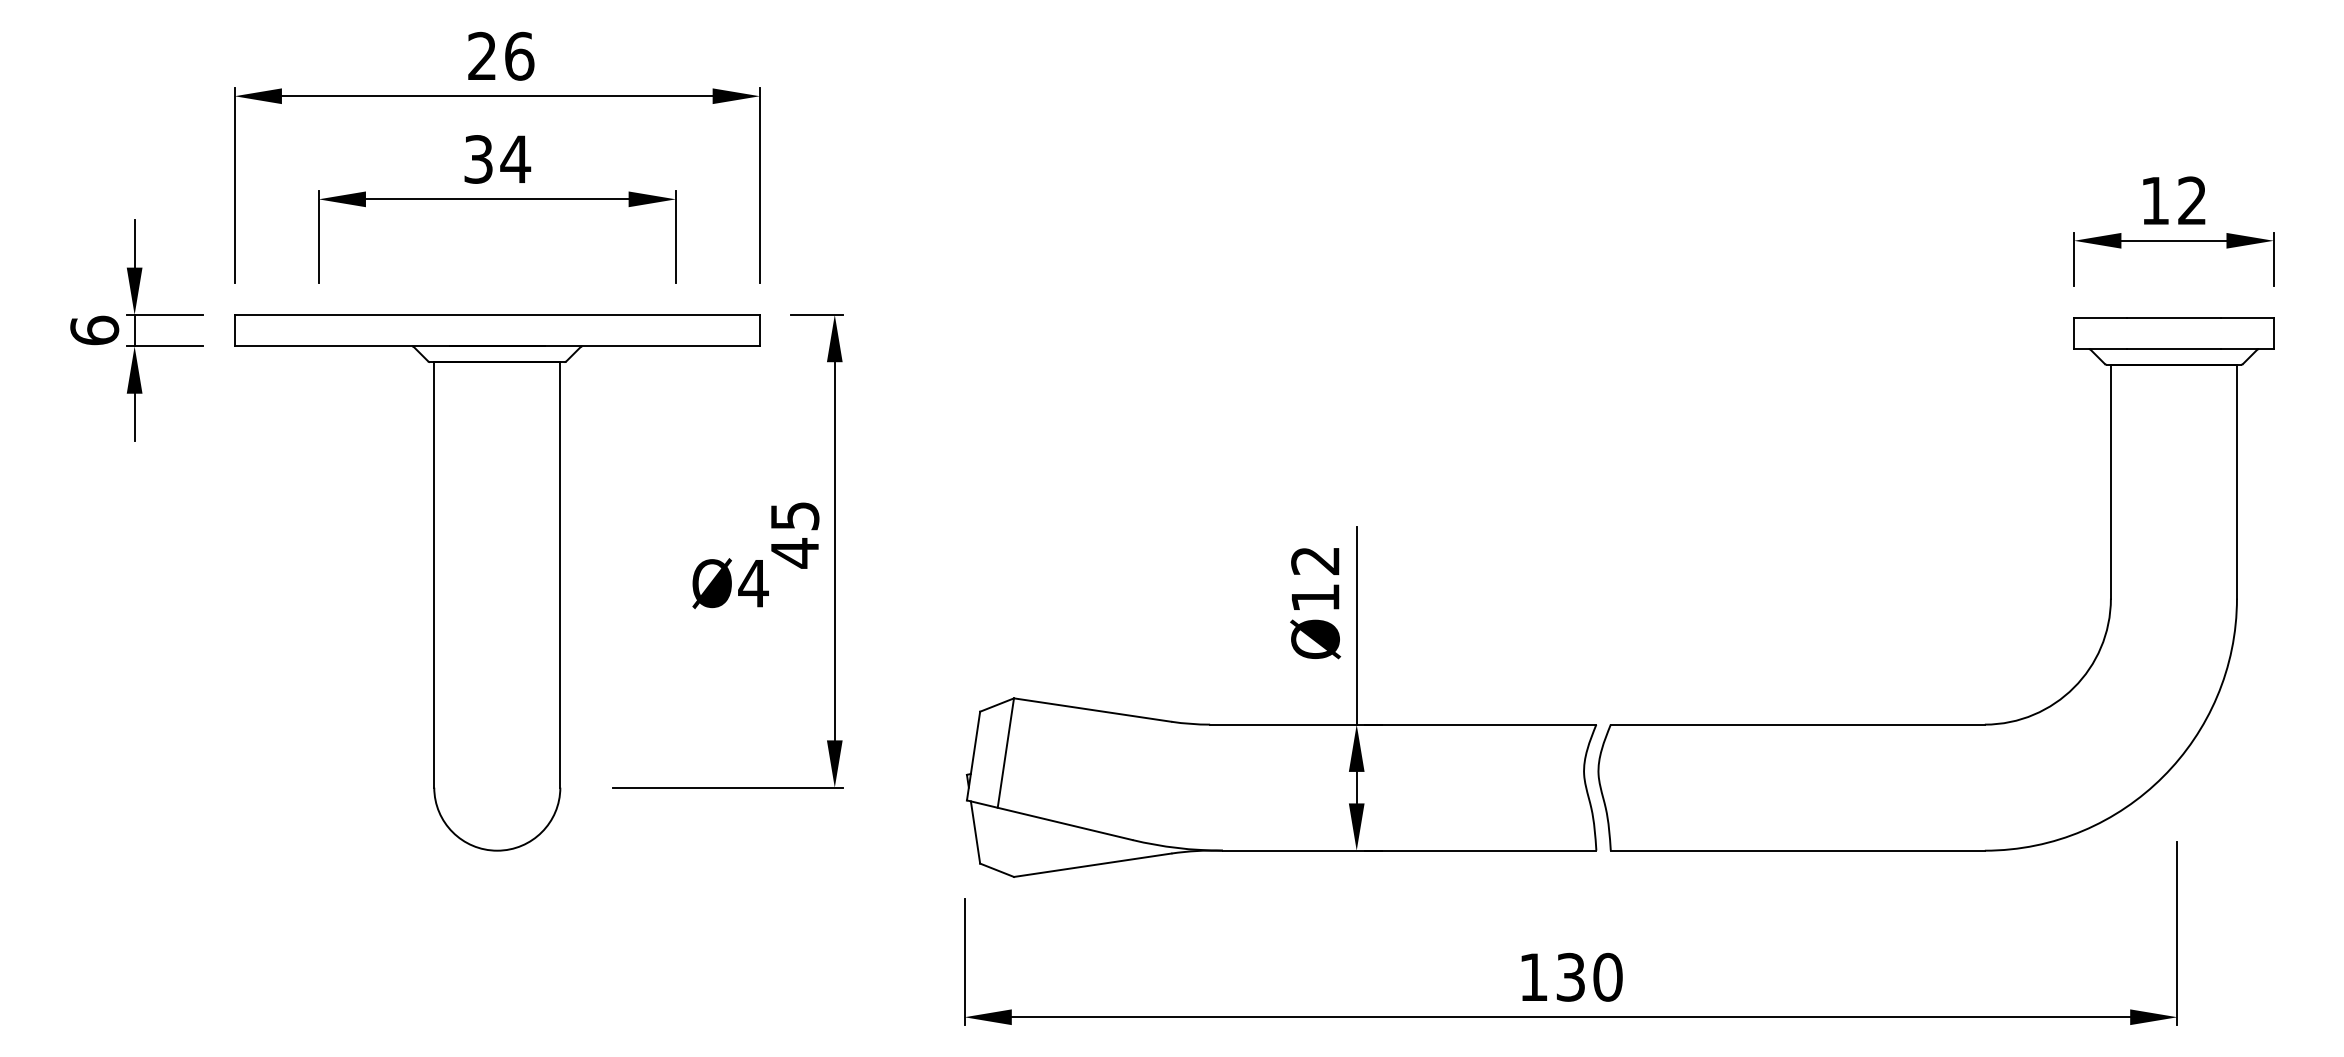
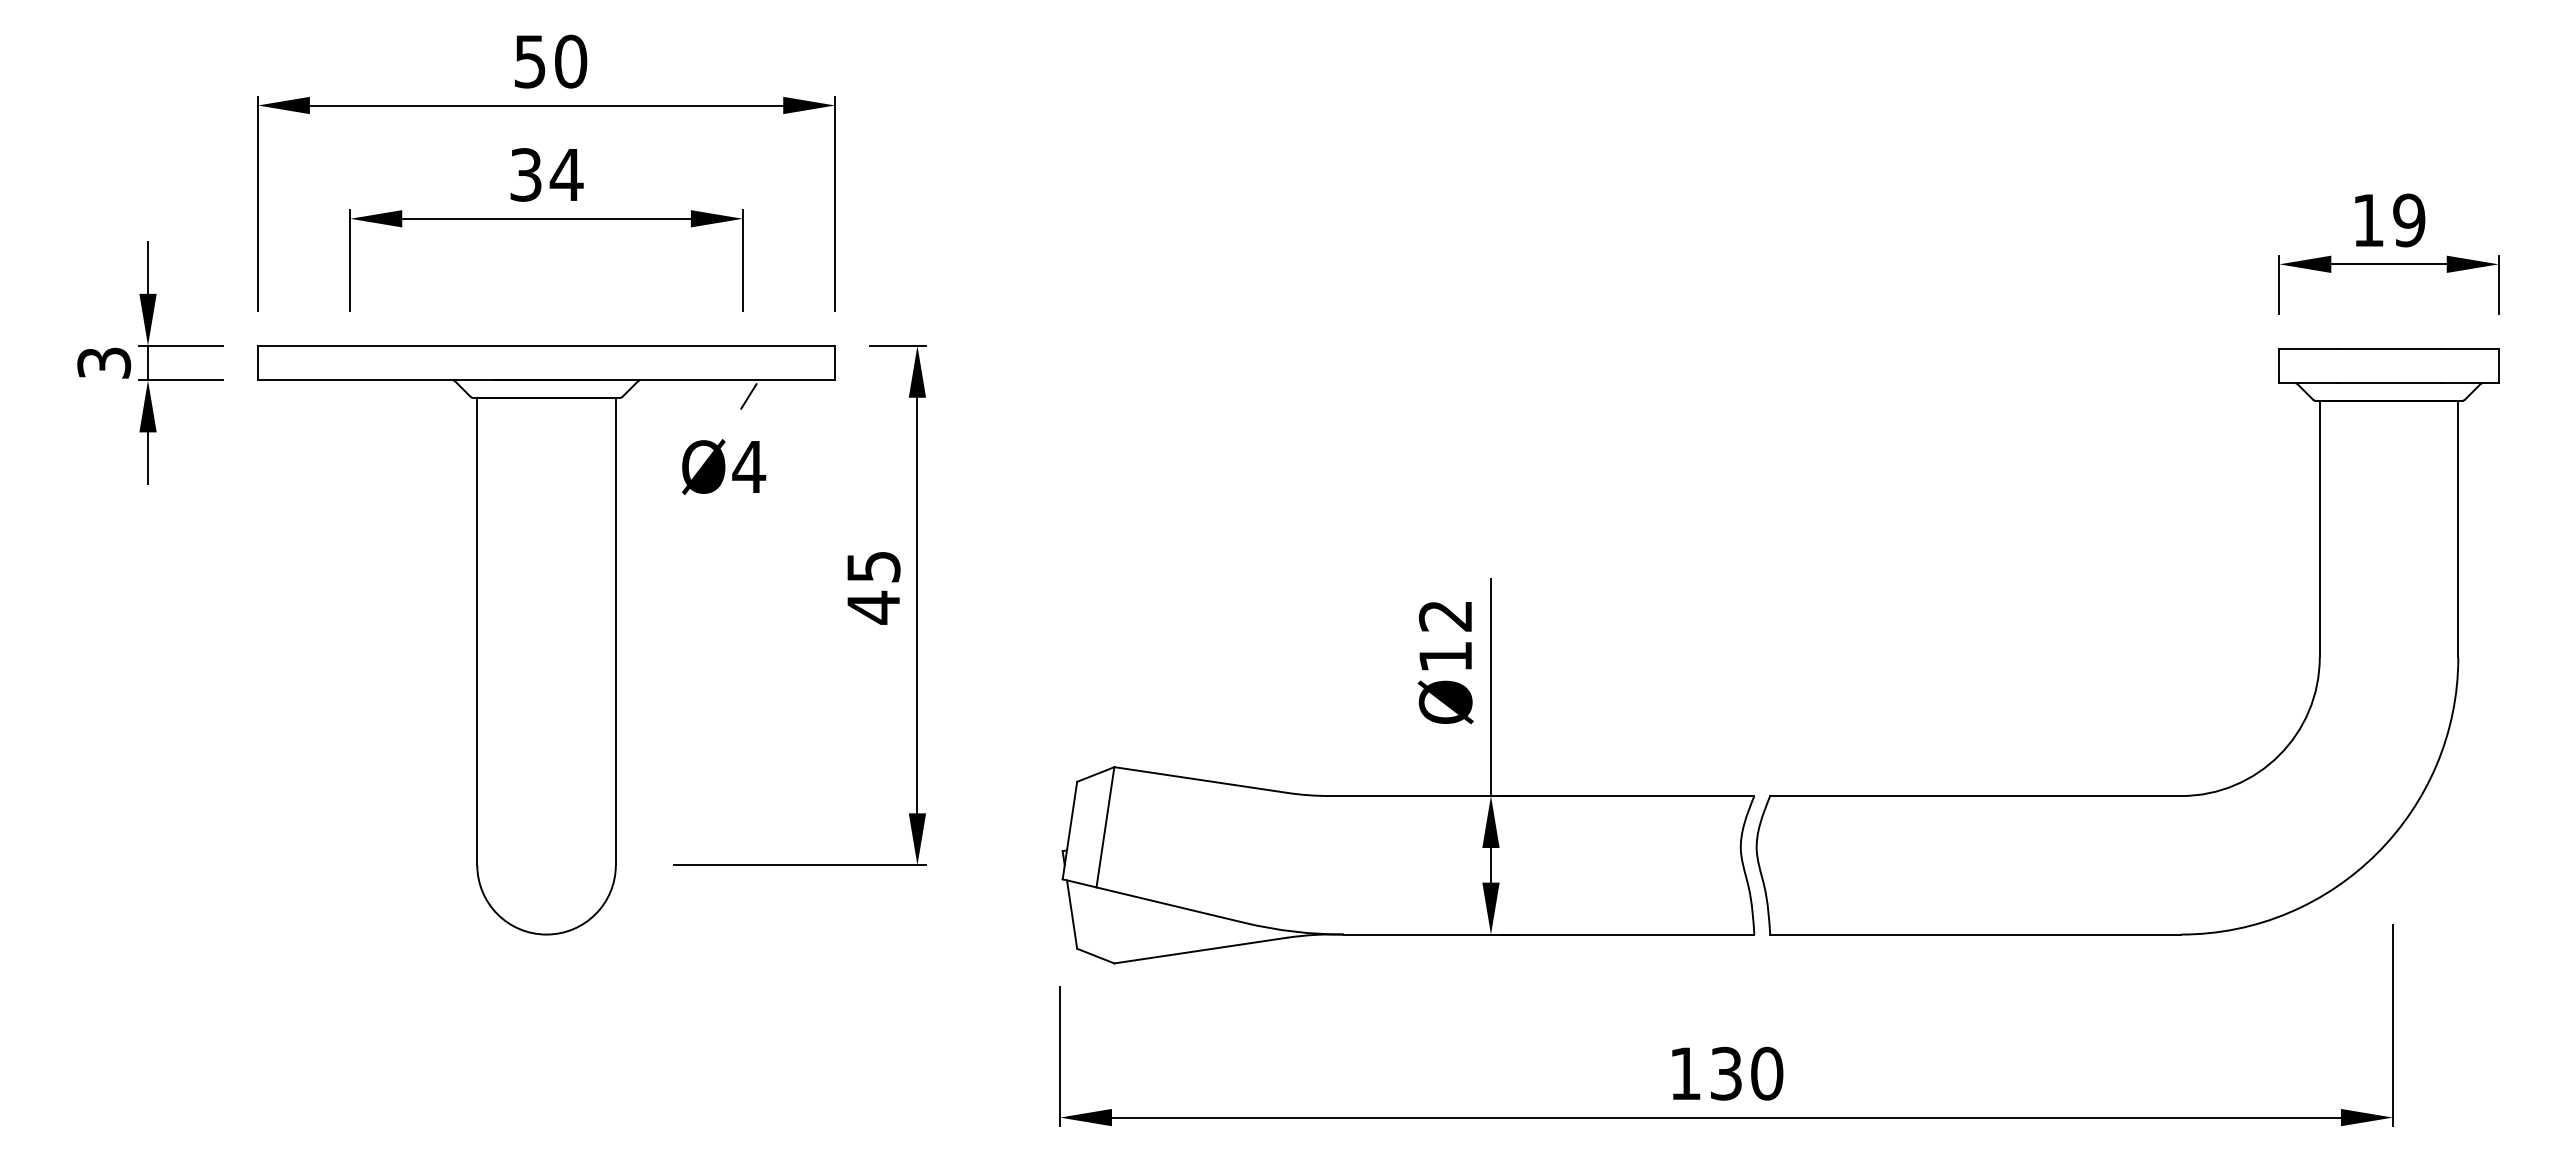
text: (500, 56) -> (550, 61), 26 -> 50
text: (2192, 200) -> (2409, 220), 12 -> 19
text: (95, 330) -> (104, 362), 6 -> 3
line: (681, 361) -> (748, 396), added
text: (731, 583) -> (724, 466), moved

